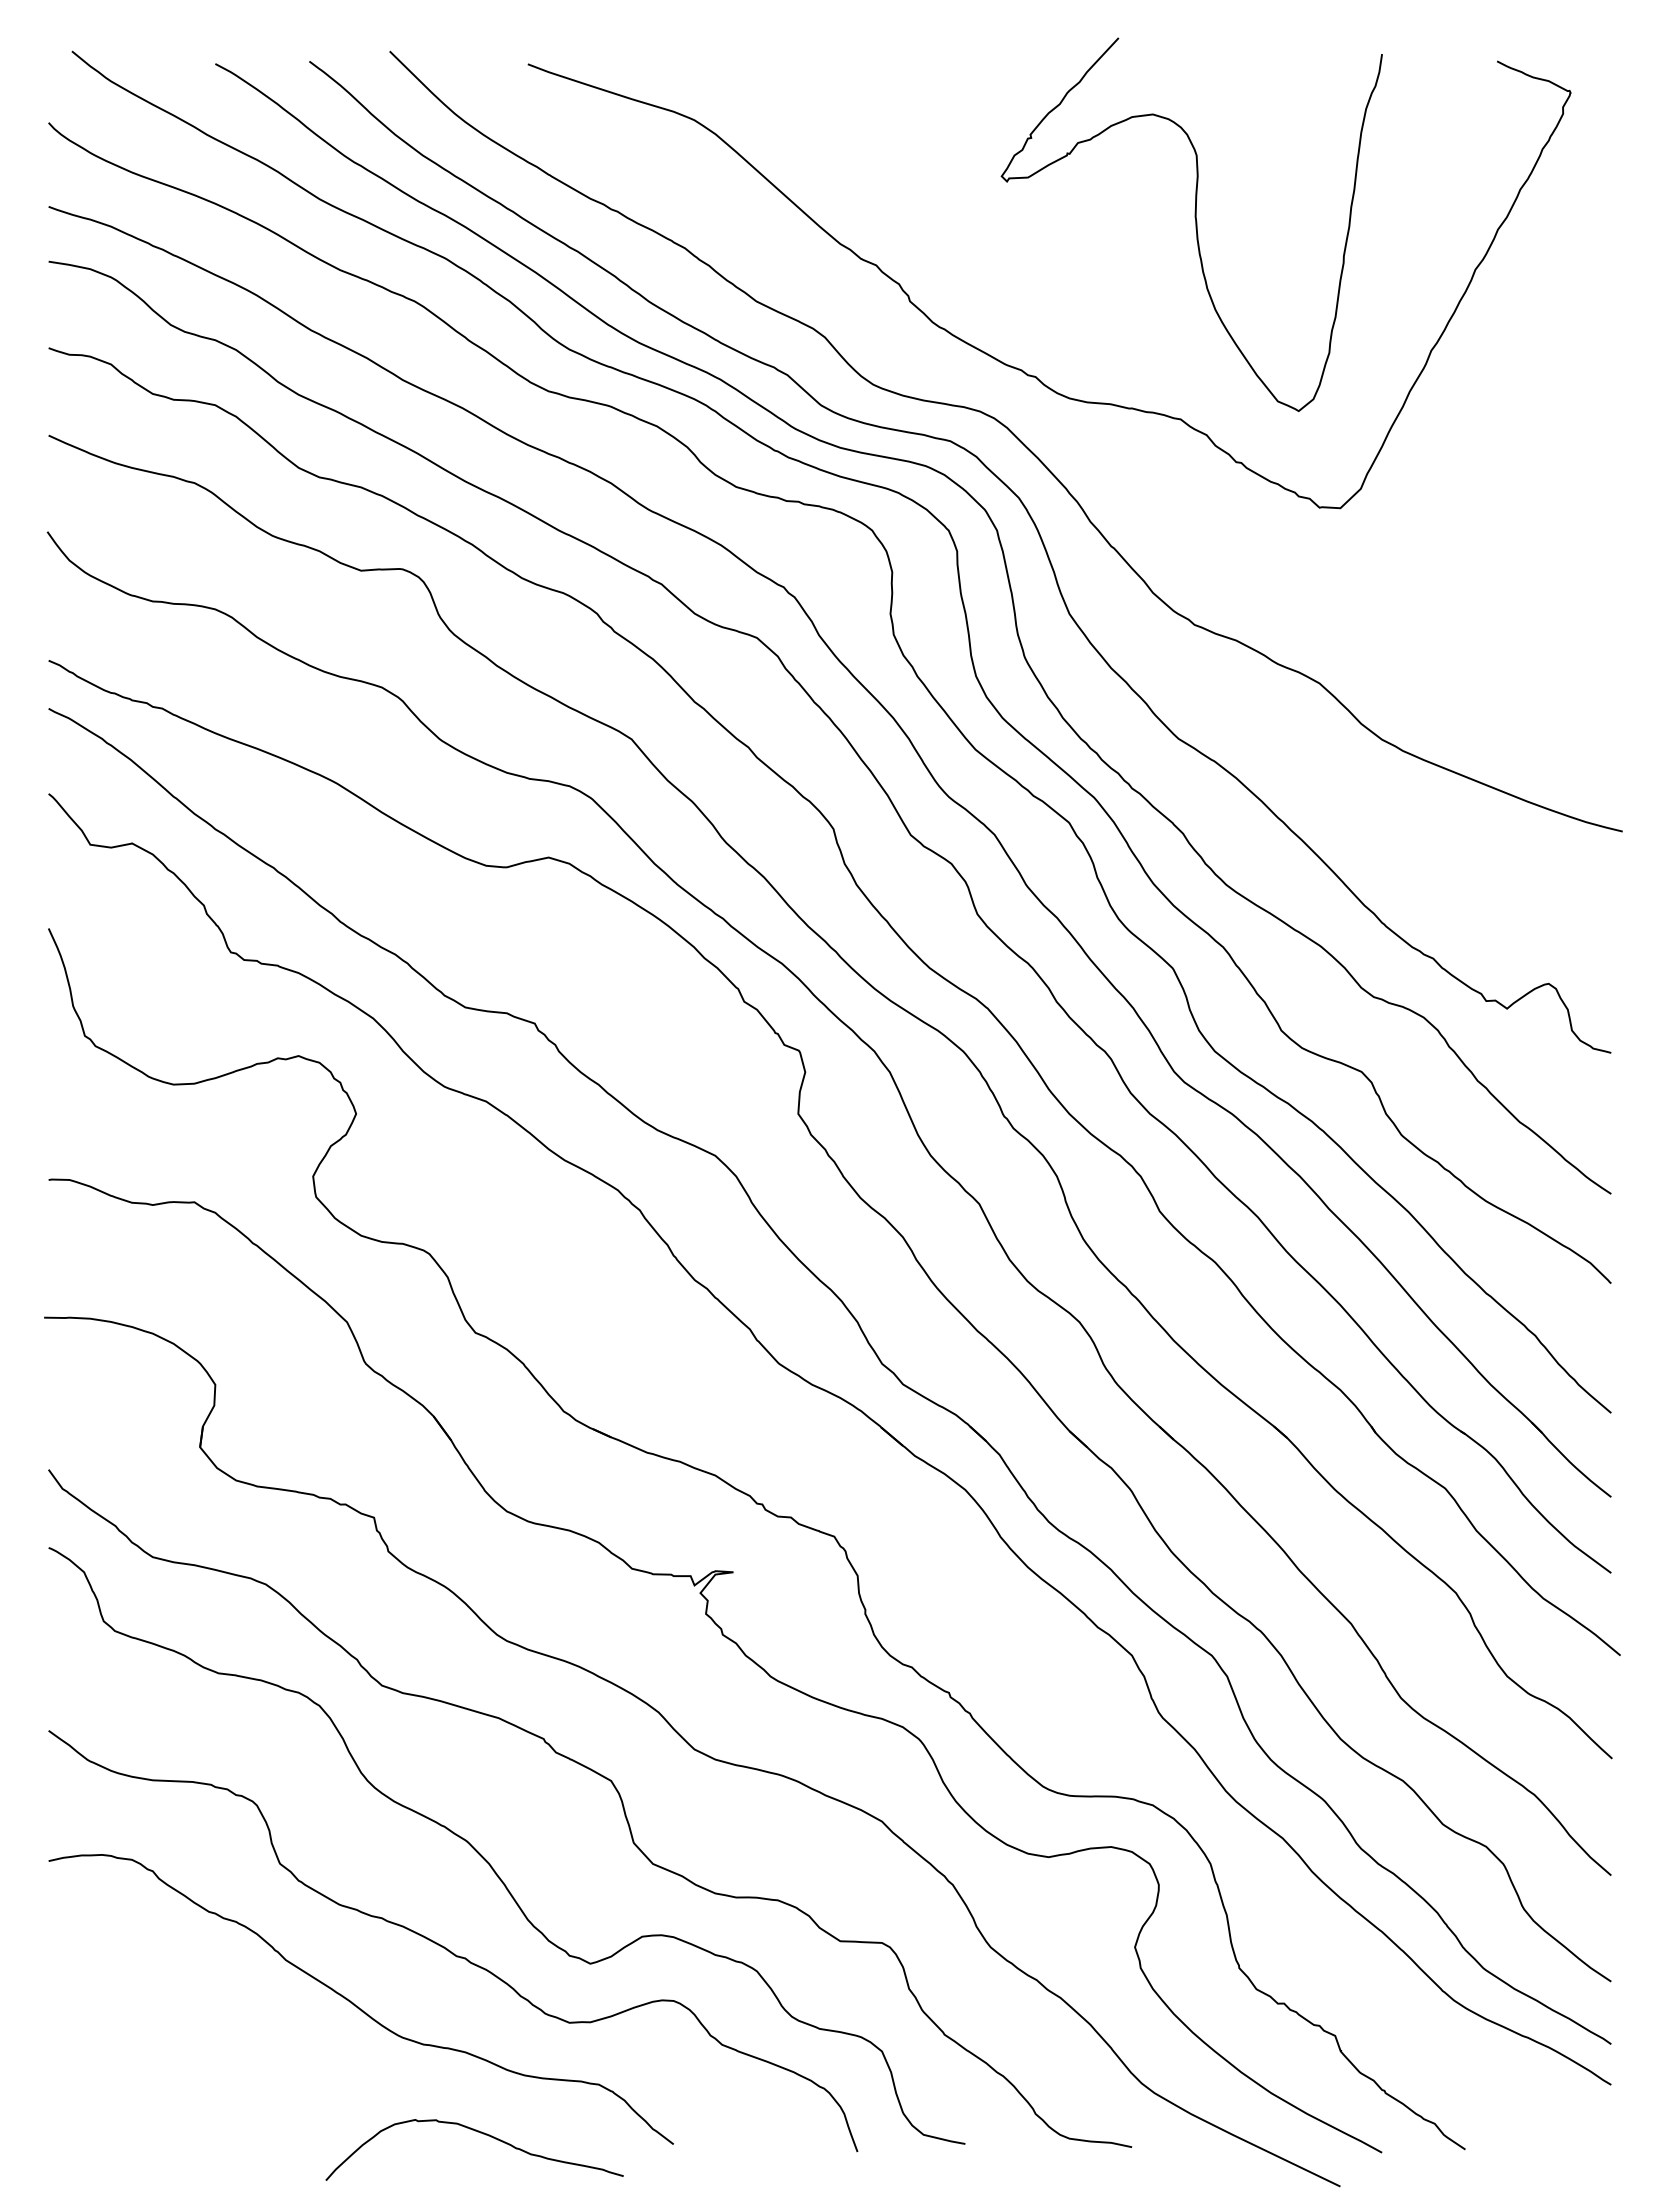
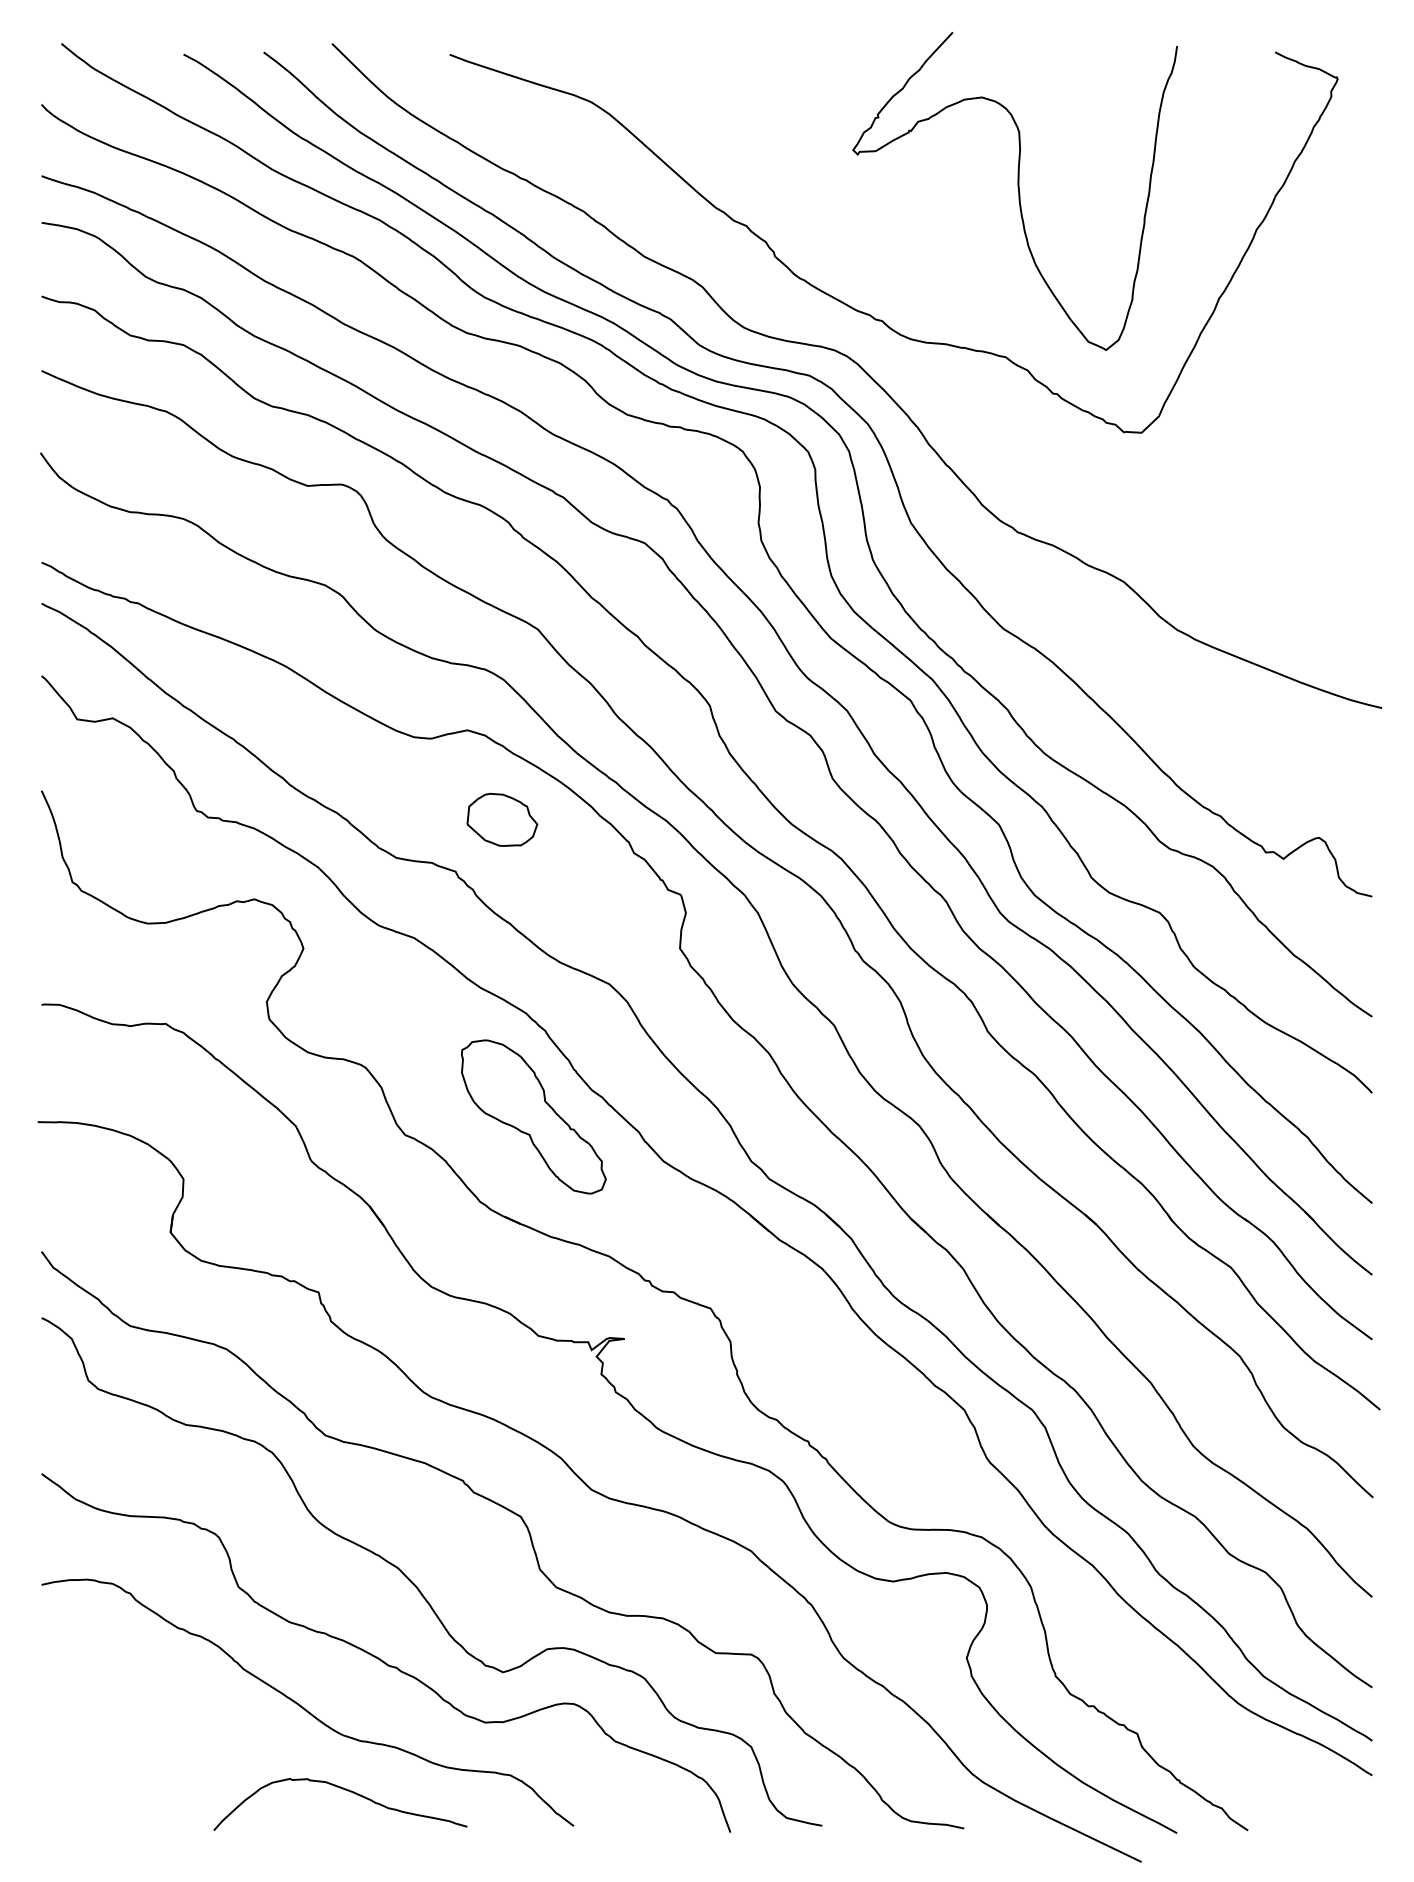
part: (589, 962) -> (502, 819), added
part: (626, 1311) -> (533, 1116), added
curve: (480, 2133) -> (345, 1790), moved

